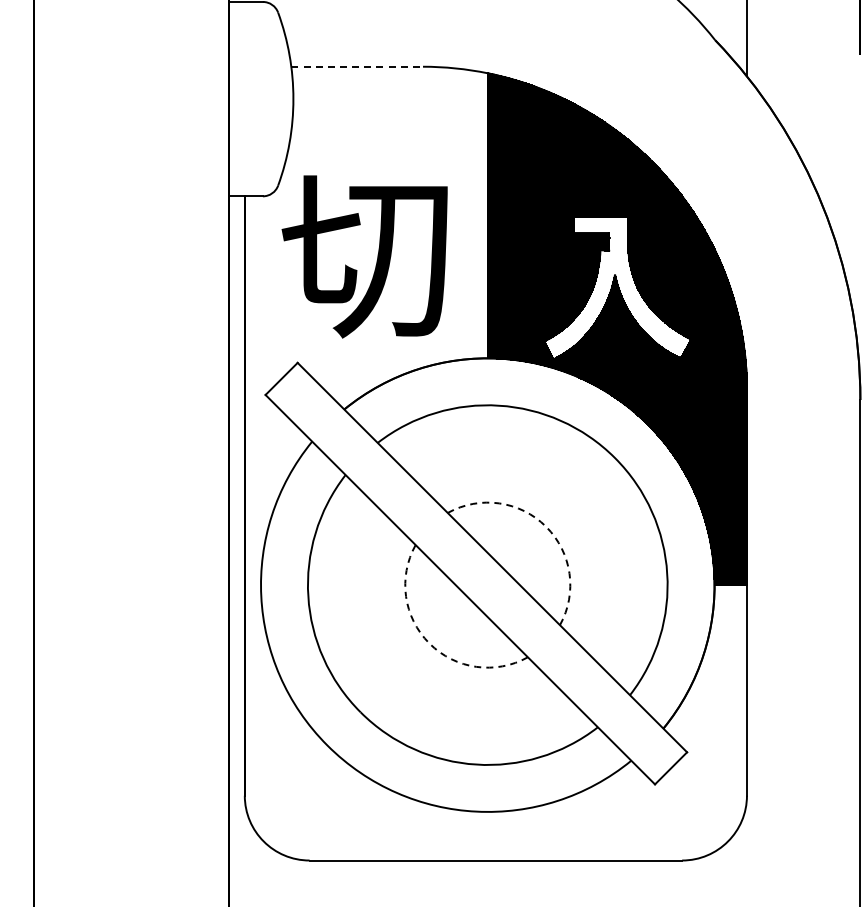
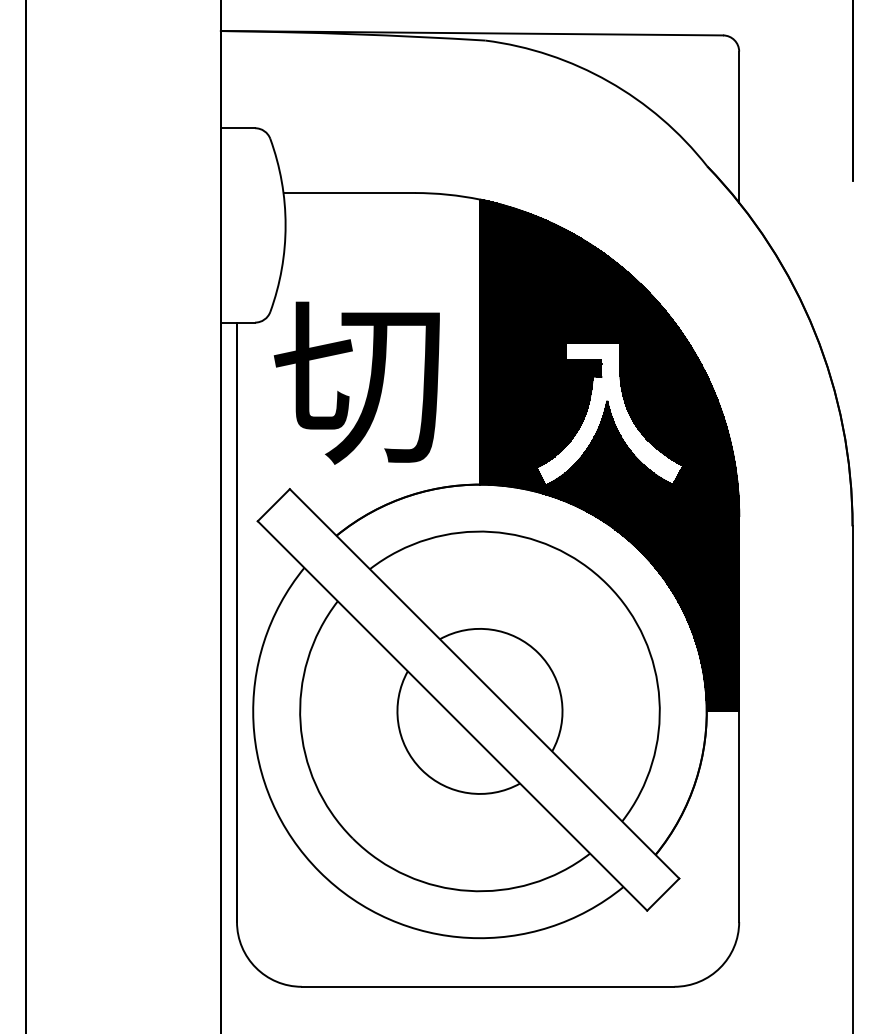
line: (357, 67) -> (349, 193), dashed -> solid
arc: (546, 527) -> (538, 653), dashed -> solid
arc: (429, 643) -> (421, 769), dashed -> solid

